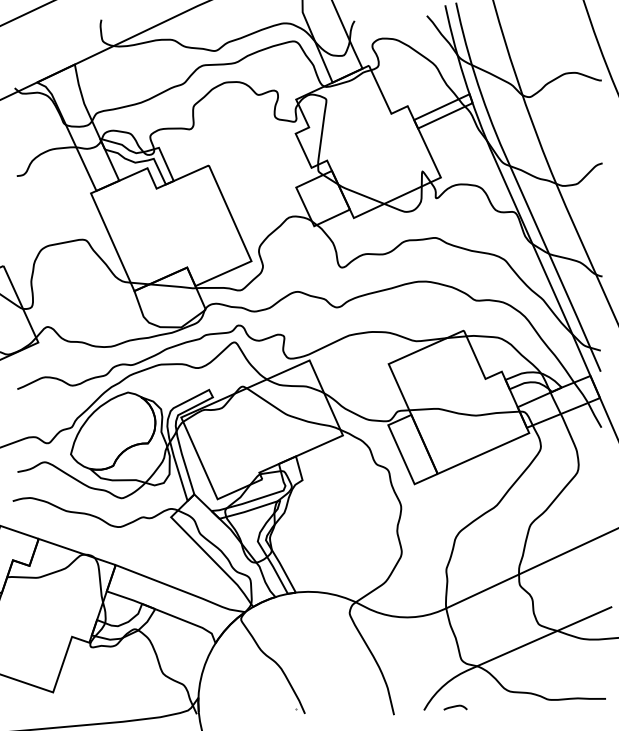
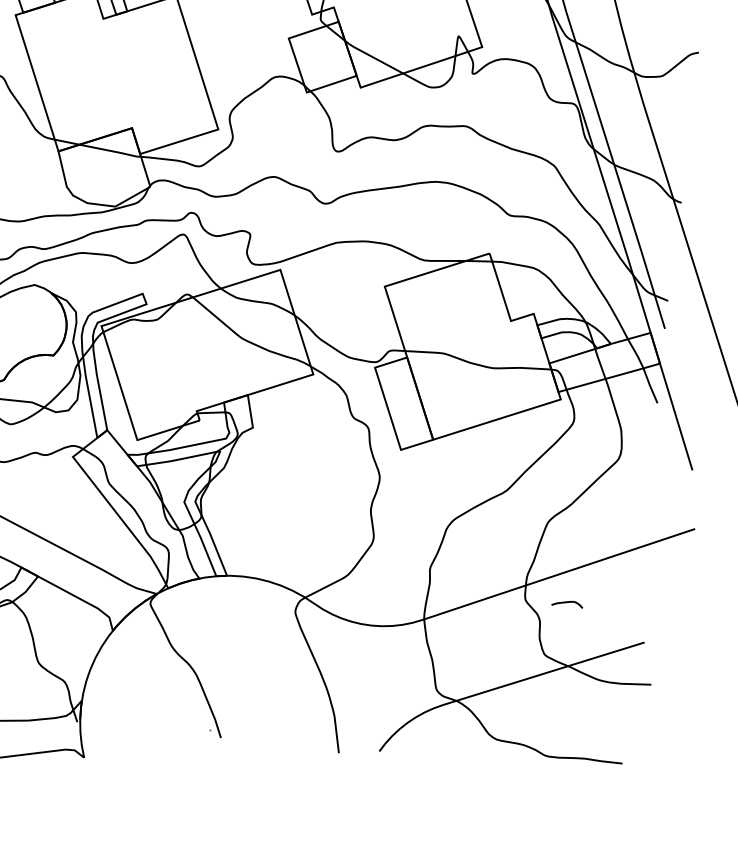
curve: (455, 707) -> (567, 603), moved

